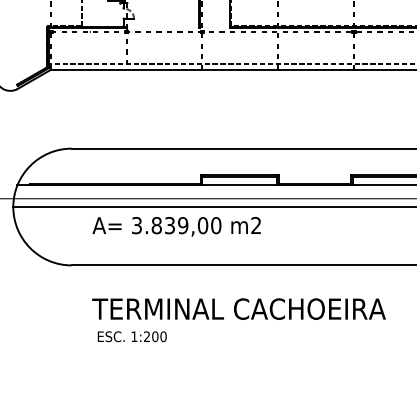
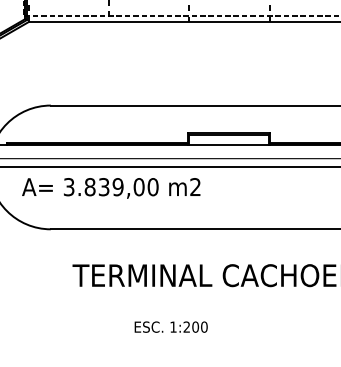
text: (176, 226) -> (111, 188), moved
text: (131, 336) -> (170, 326), moved

